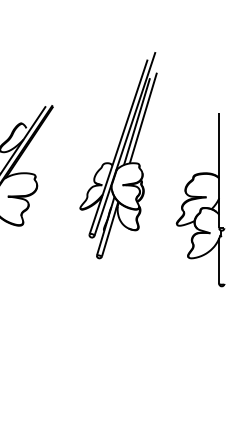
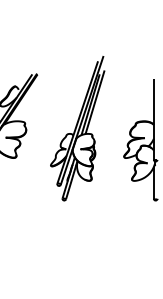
part: (118, 155) -> (77, 128), moved

